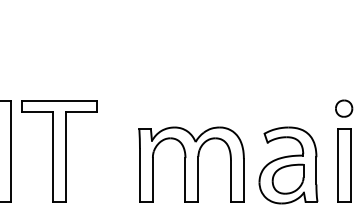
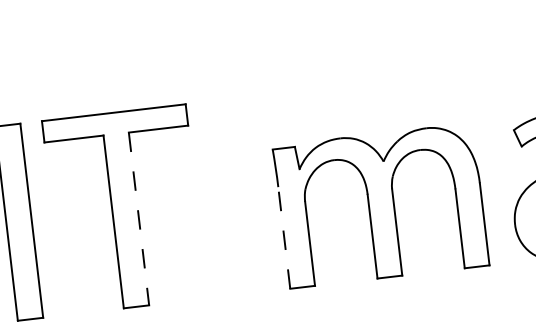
line: (66, 157) -> (139, 220), solid -> dashed
line: (139, 175) -> (283, 238), solid -> dashed

